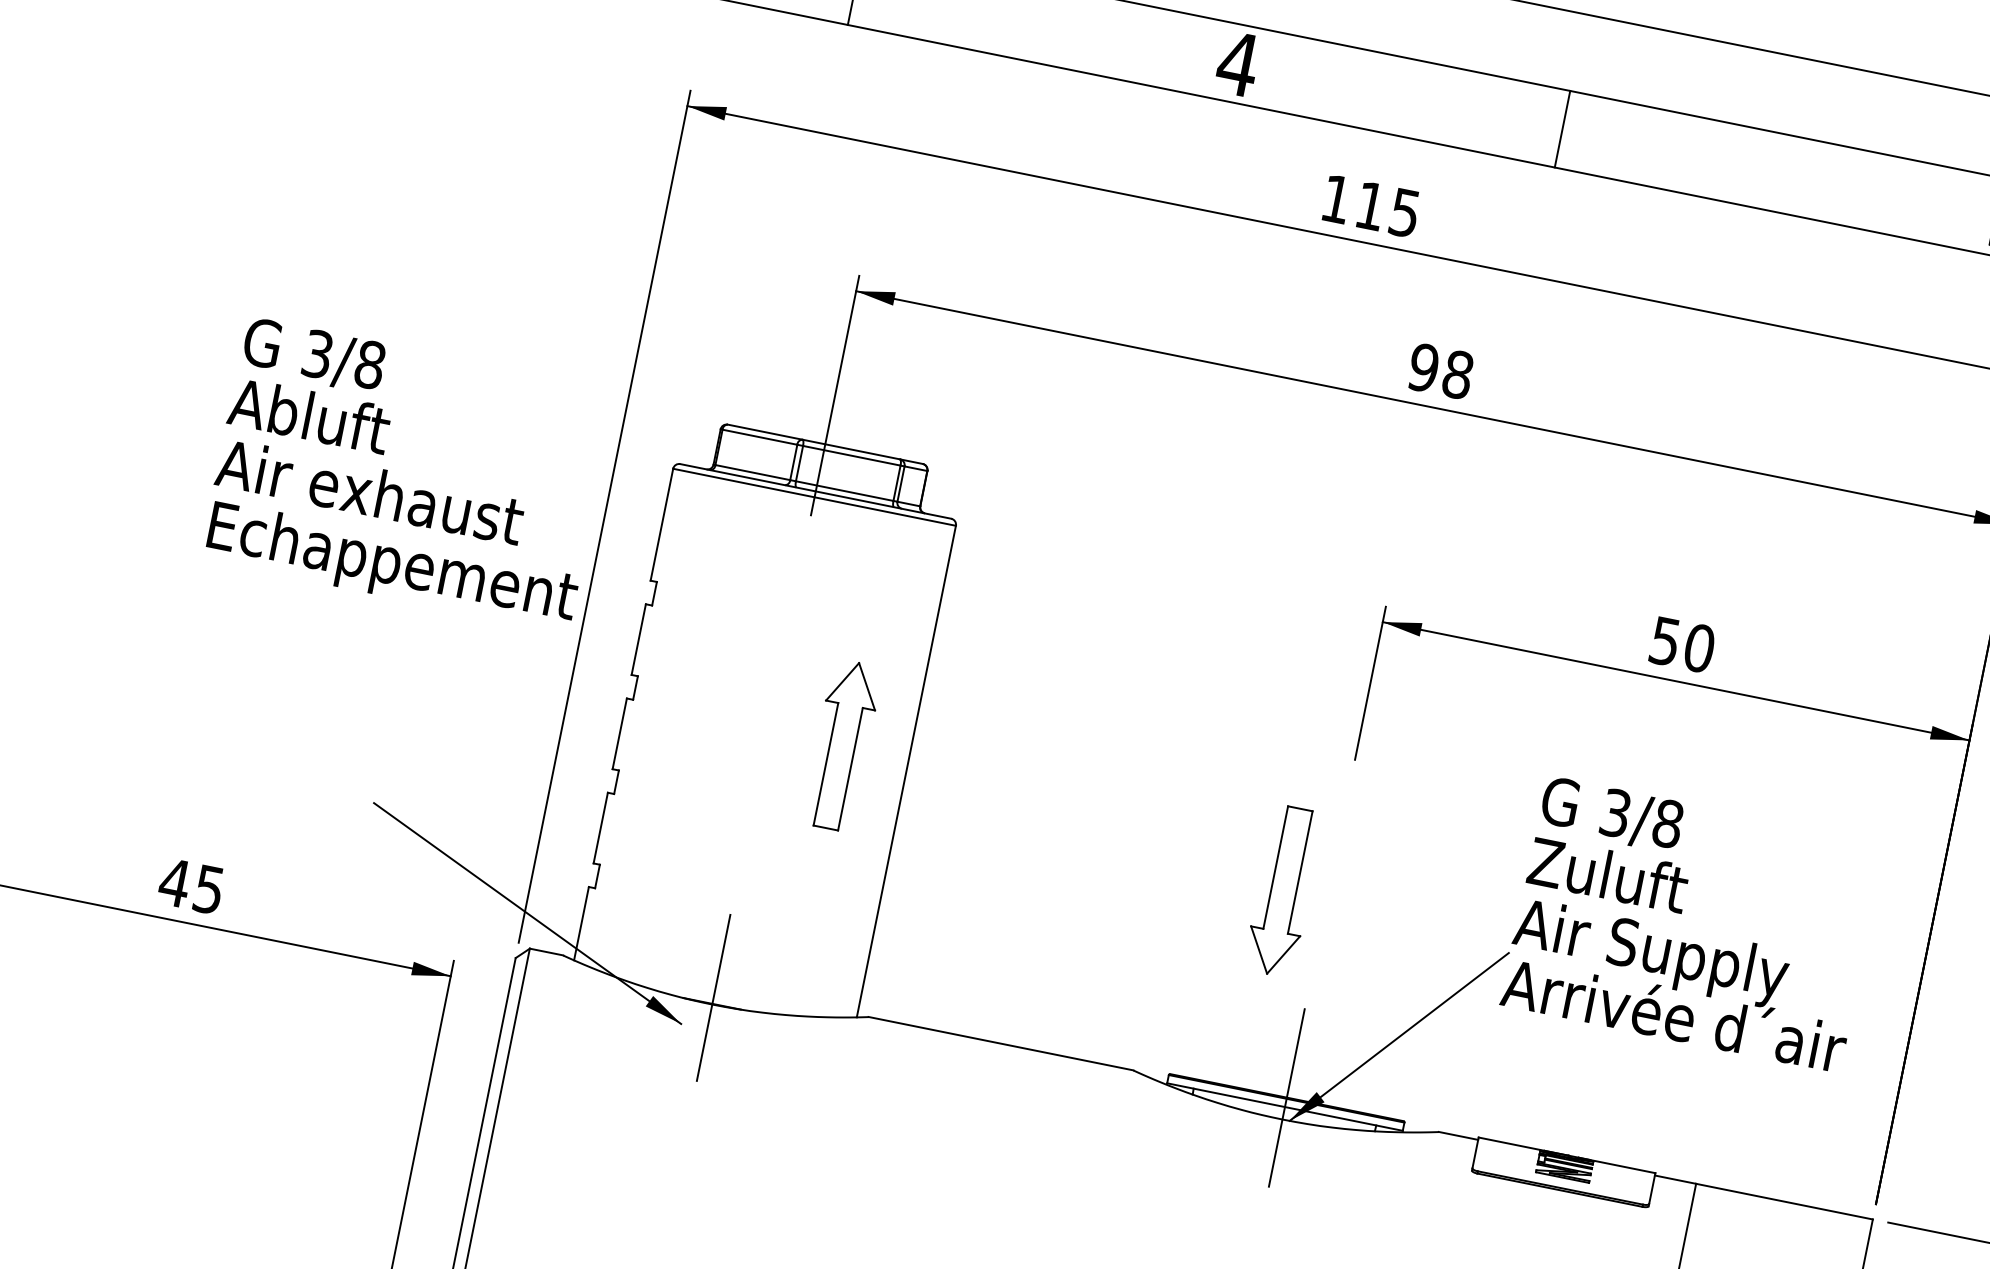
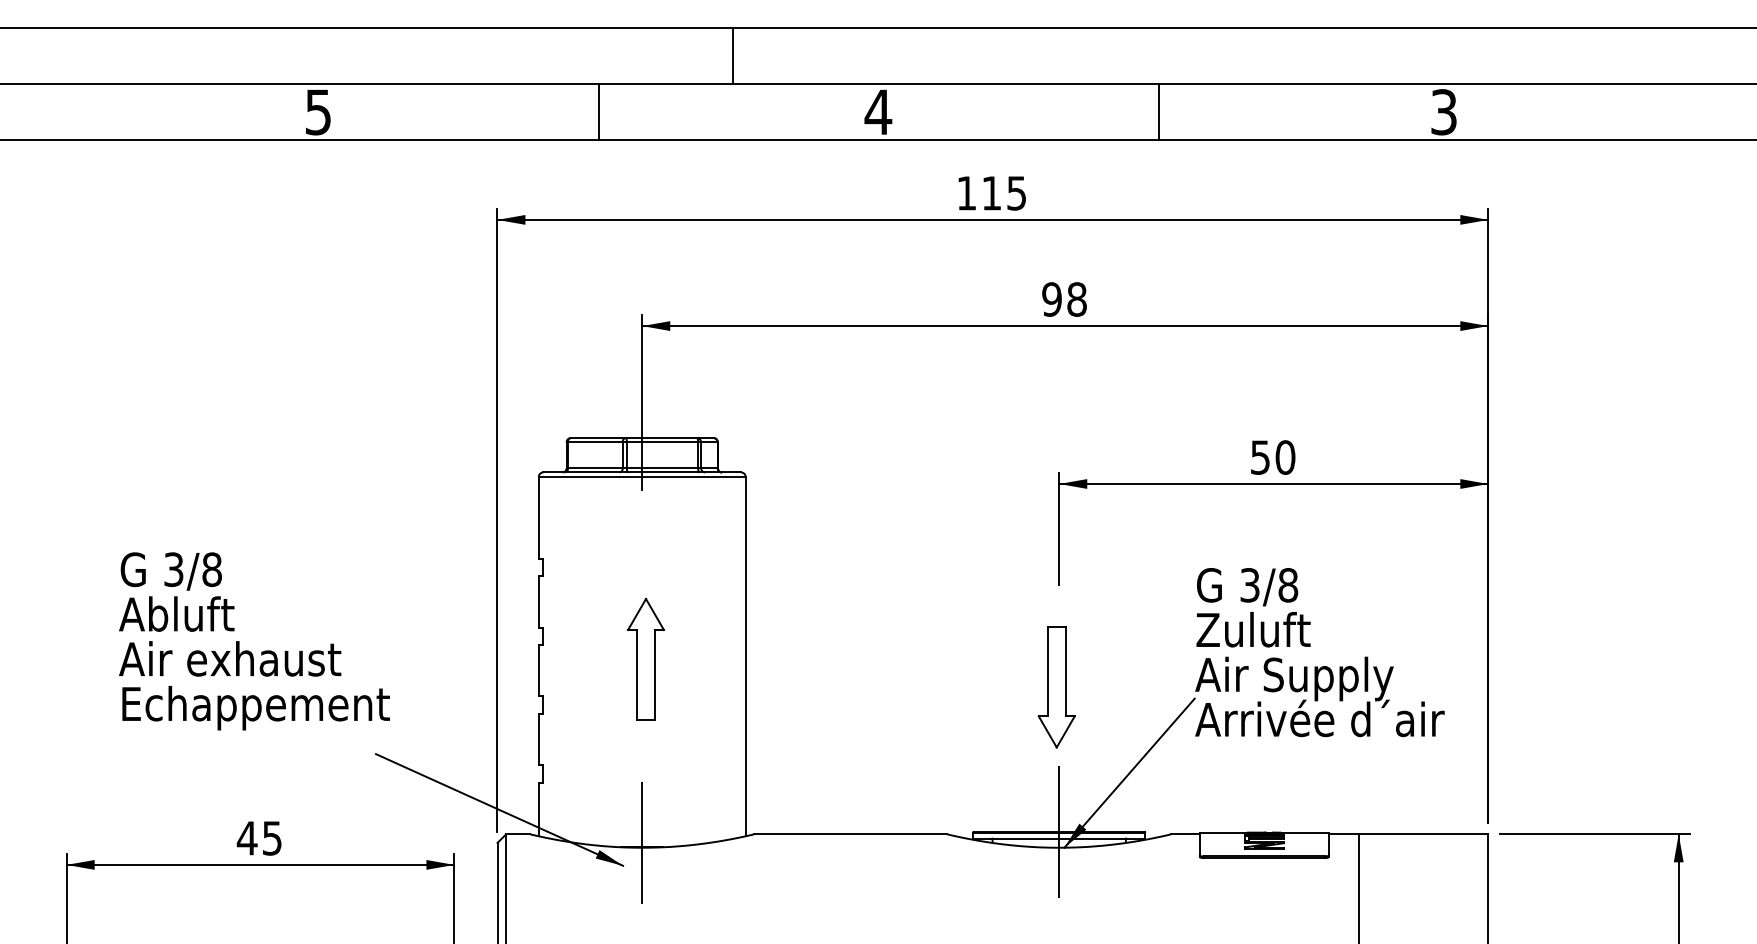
line: (1562, 129) -> (1158, 112), moved
part: (400, 487) -> (250, 651), moved
part: (841, 744) -> (645, 658), moved
part: (1283, 891) -> (1056, 687), moved

